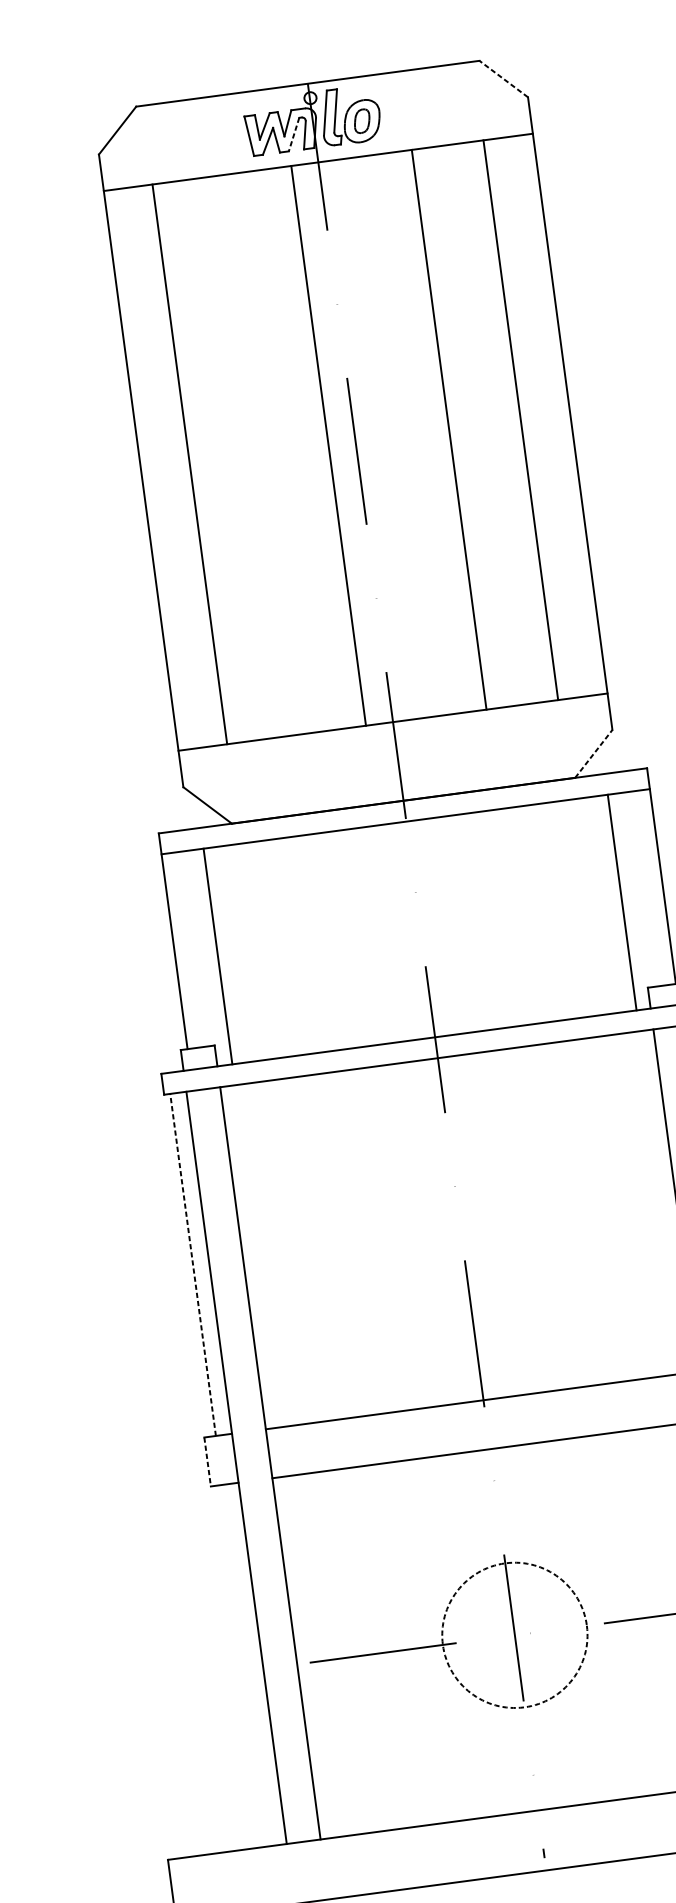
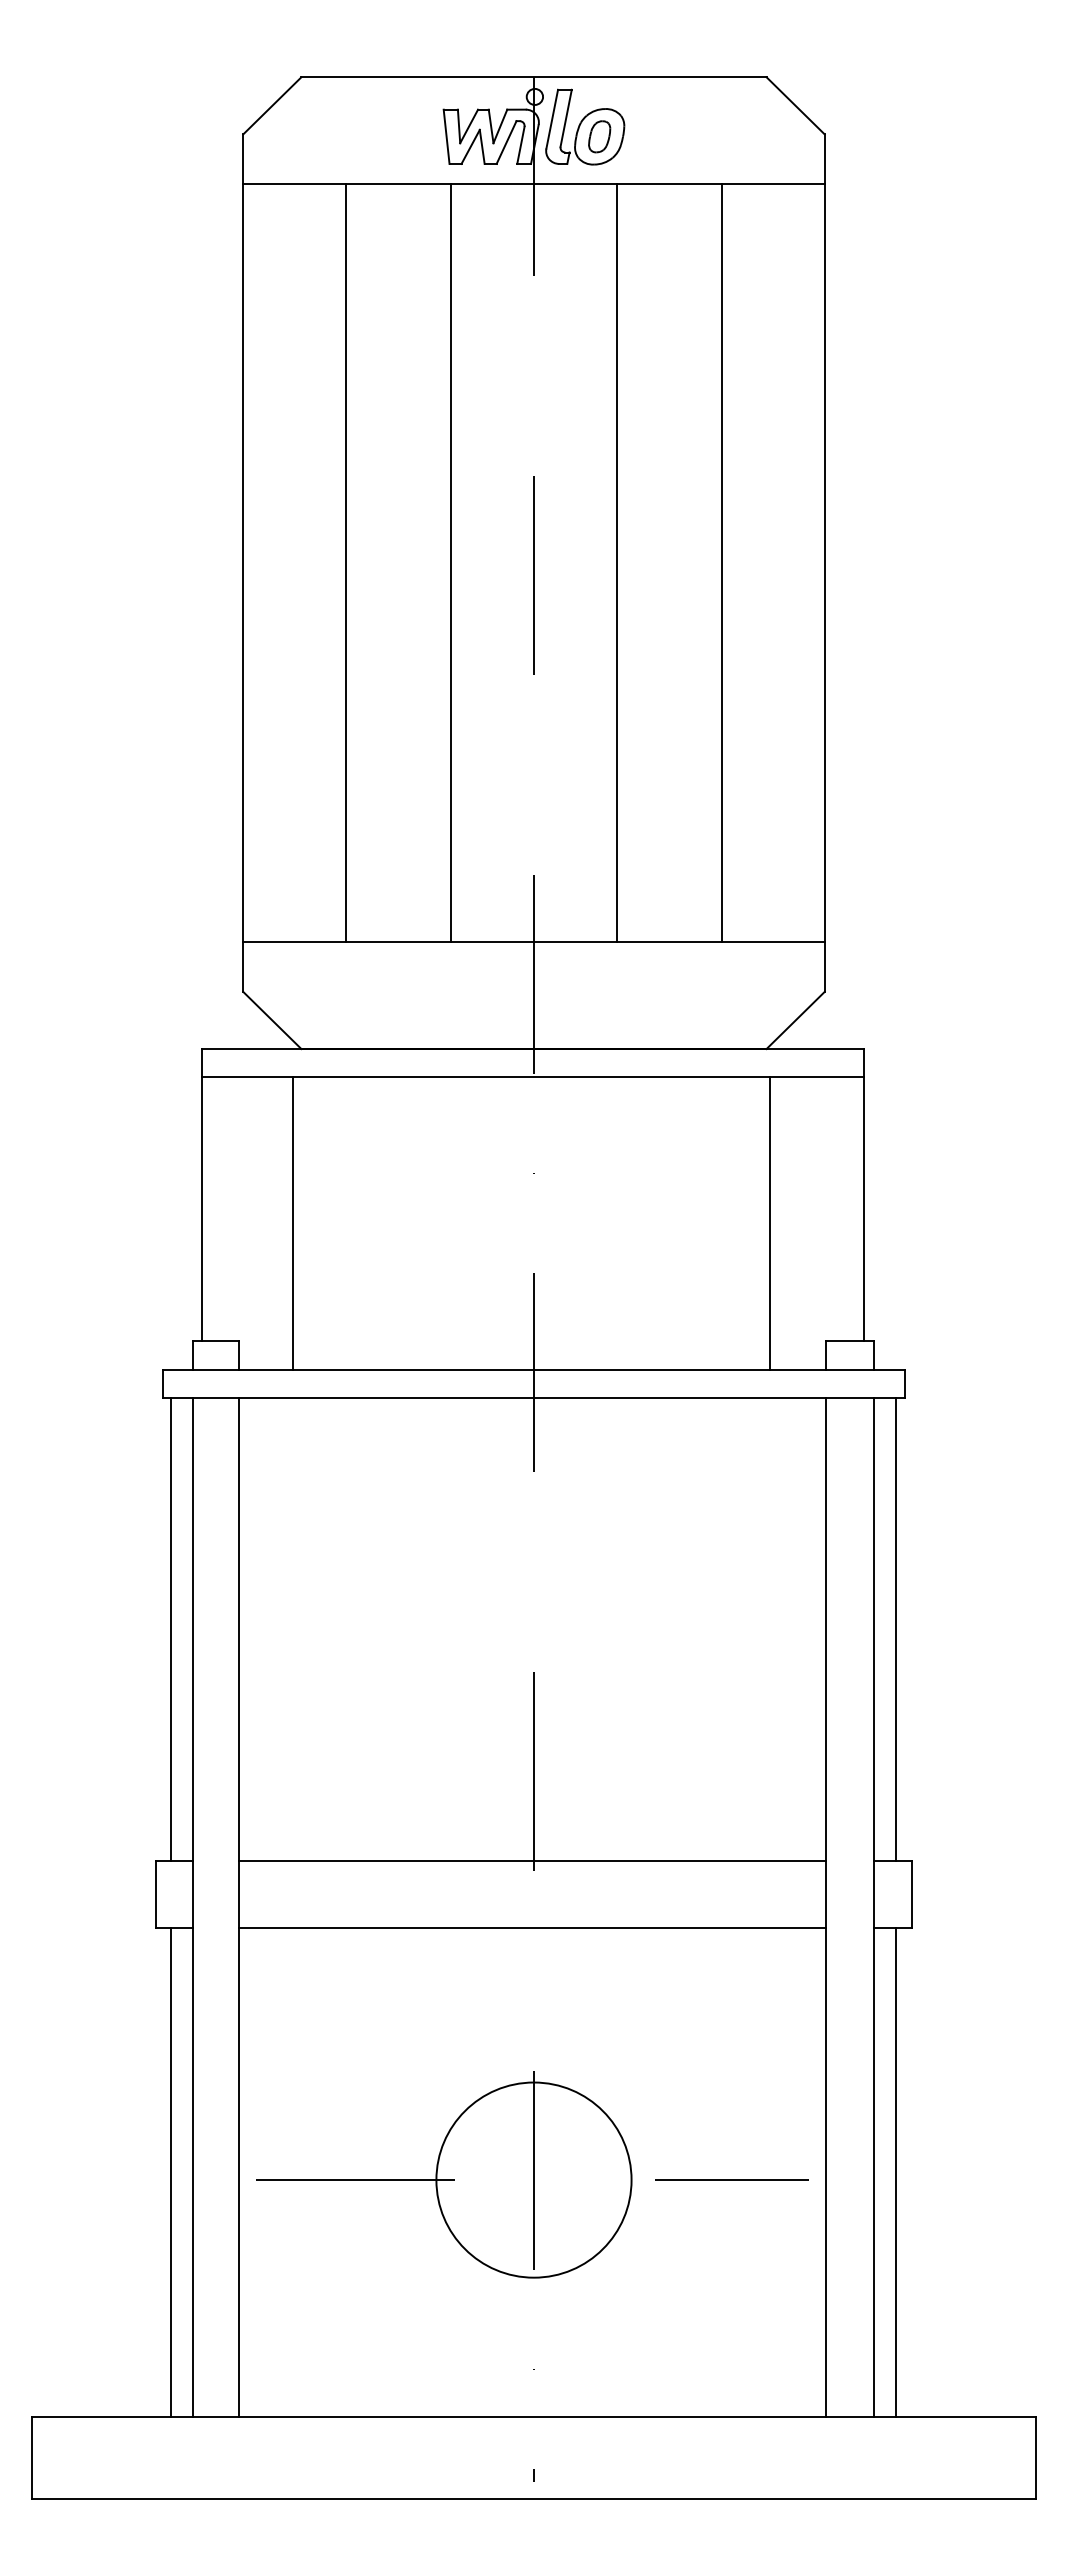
line: (503, 78) -> (795, 105), dashed -> solid
line: (294, 134) -> (506, 142), dashed -> solid
line: (520, 419) -> (721, 562), moved
line: (448, 429) -> (616, 562), moved
line: (328, 445) -> (451, 562), moved
line: (189, 463) -> (346, 562), moved
line: (593, 753) -> (795, 1020), dashed -> solid
line: (622, 902) -> (770, 1223), moved
line: (218, 956) -> (293, 1223), moved
line: (193, 1264) -> (171, 1629), dashed -> solid
line: (207, 1462) -> (155, 1895), dashed -> solid
circle: (514, 1634) -> (533, 2179), dashed -> solid
line: (246, 1665) -> (171, 2172), added

